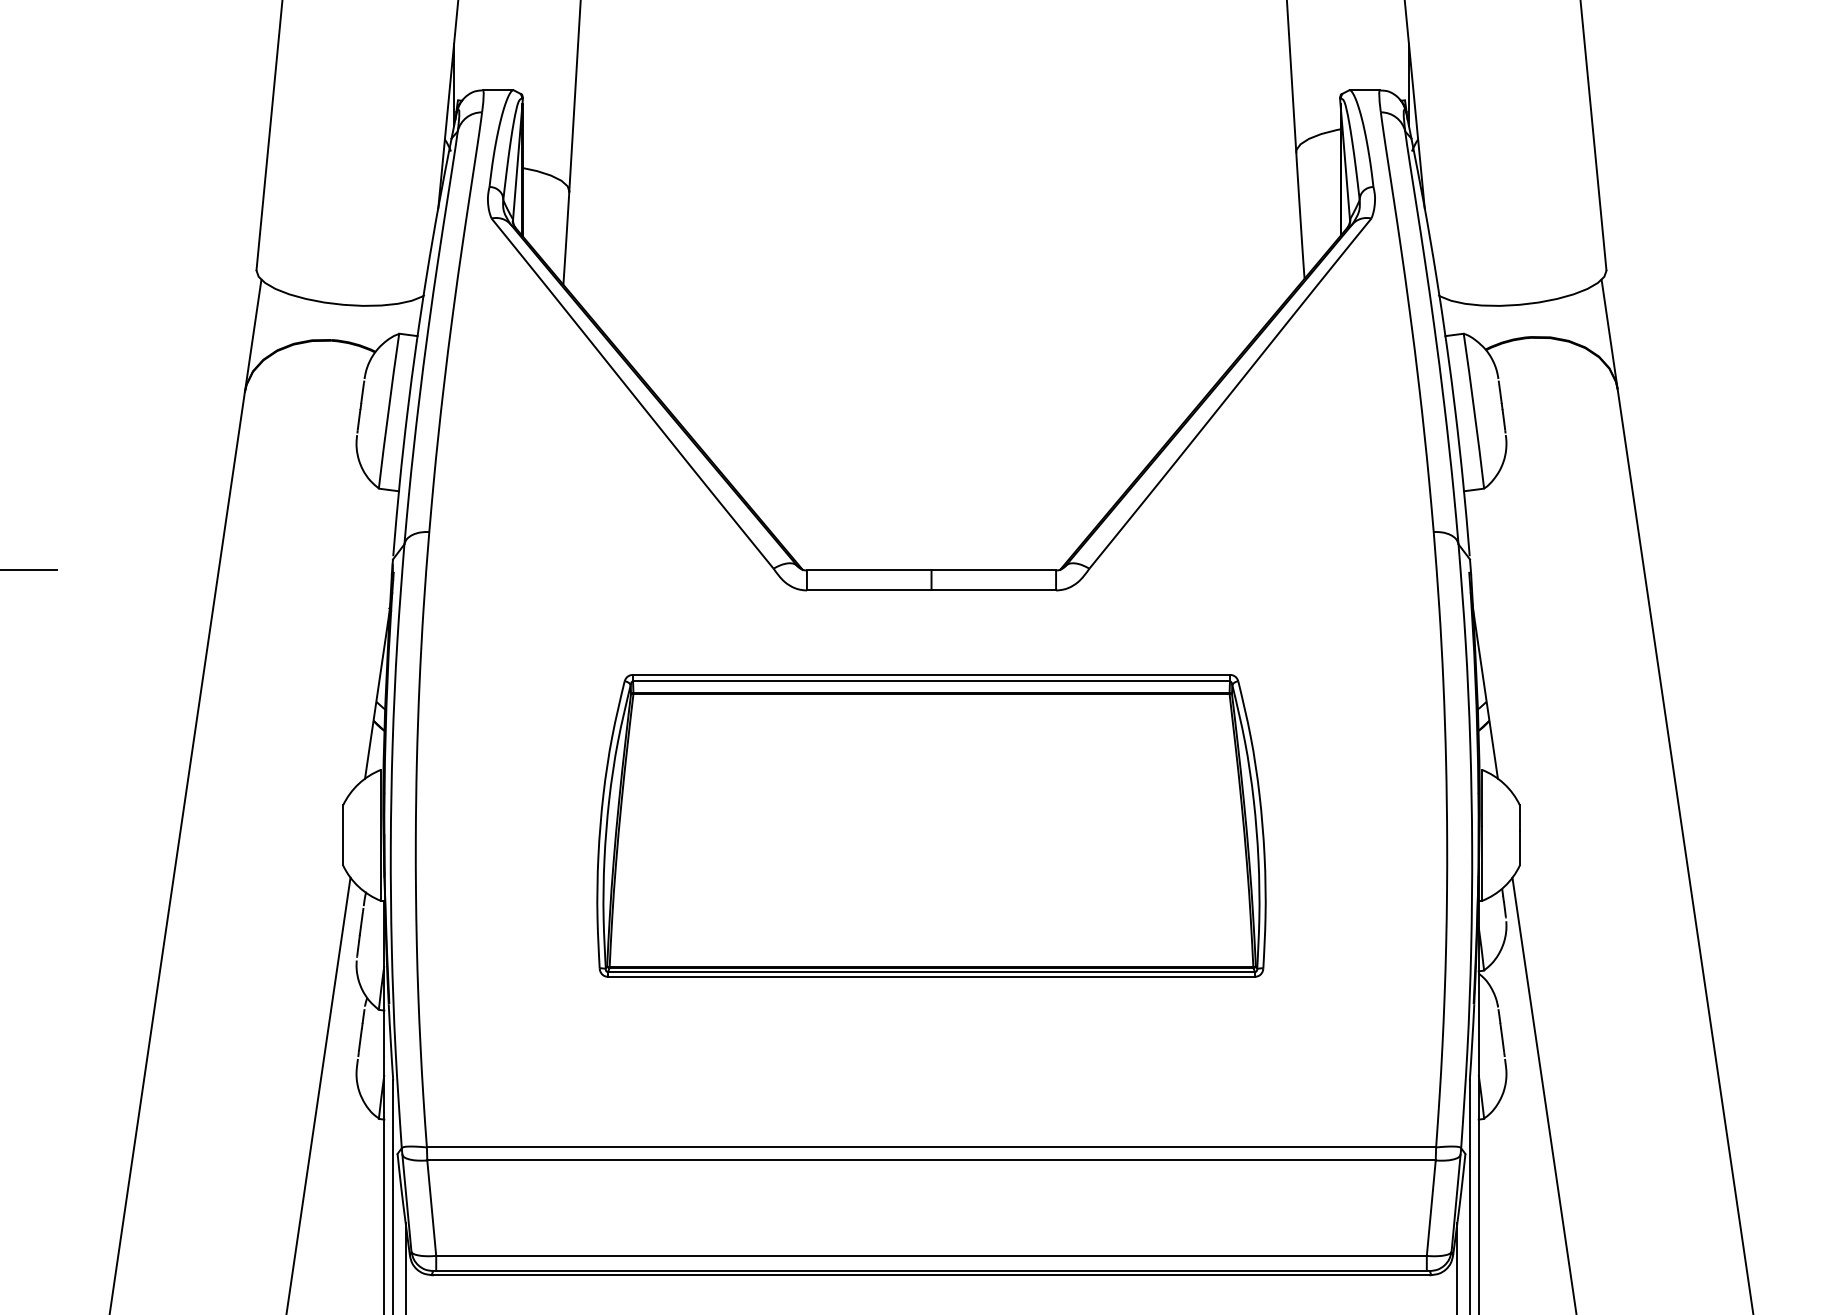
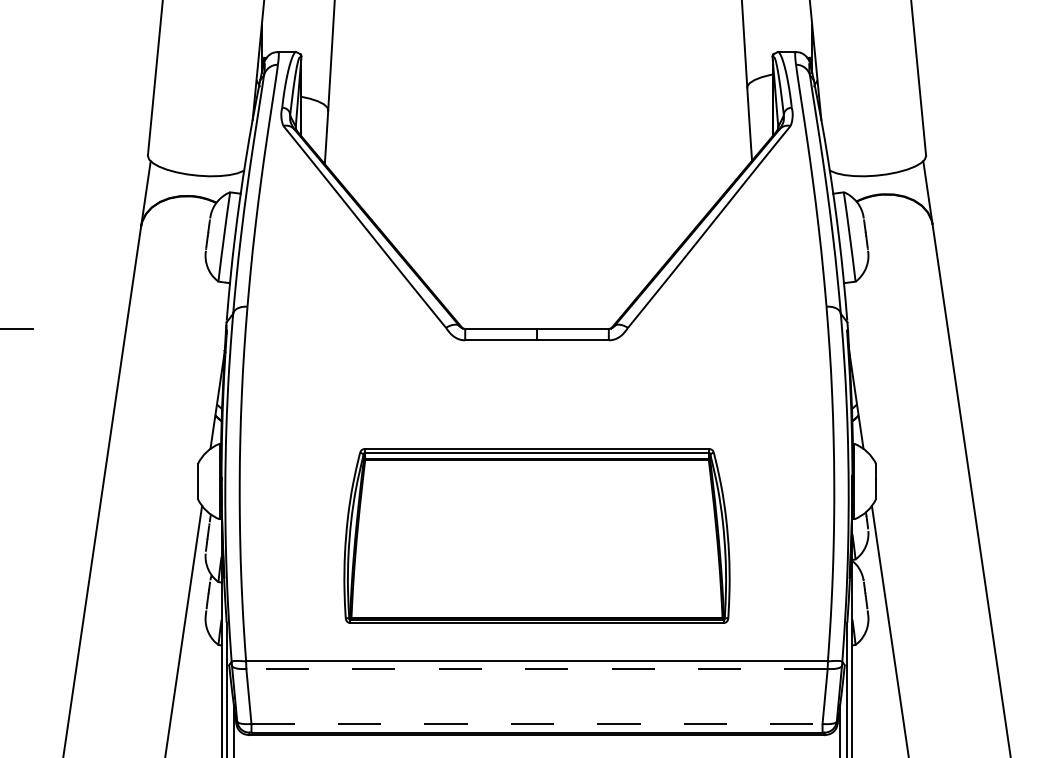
part: (930, 824) -> (536, 535), moved
line: (932, 1159) -> (537, 668), solid -> dashed
line: (932, 1255) -> (537, 723), solid -> dashed

